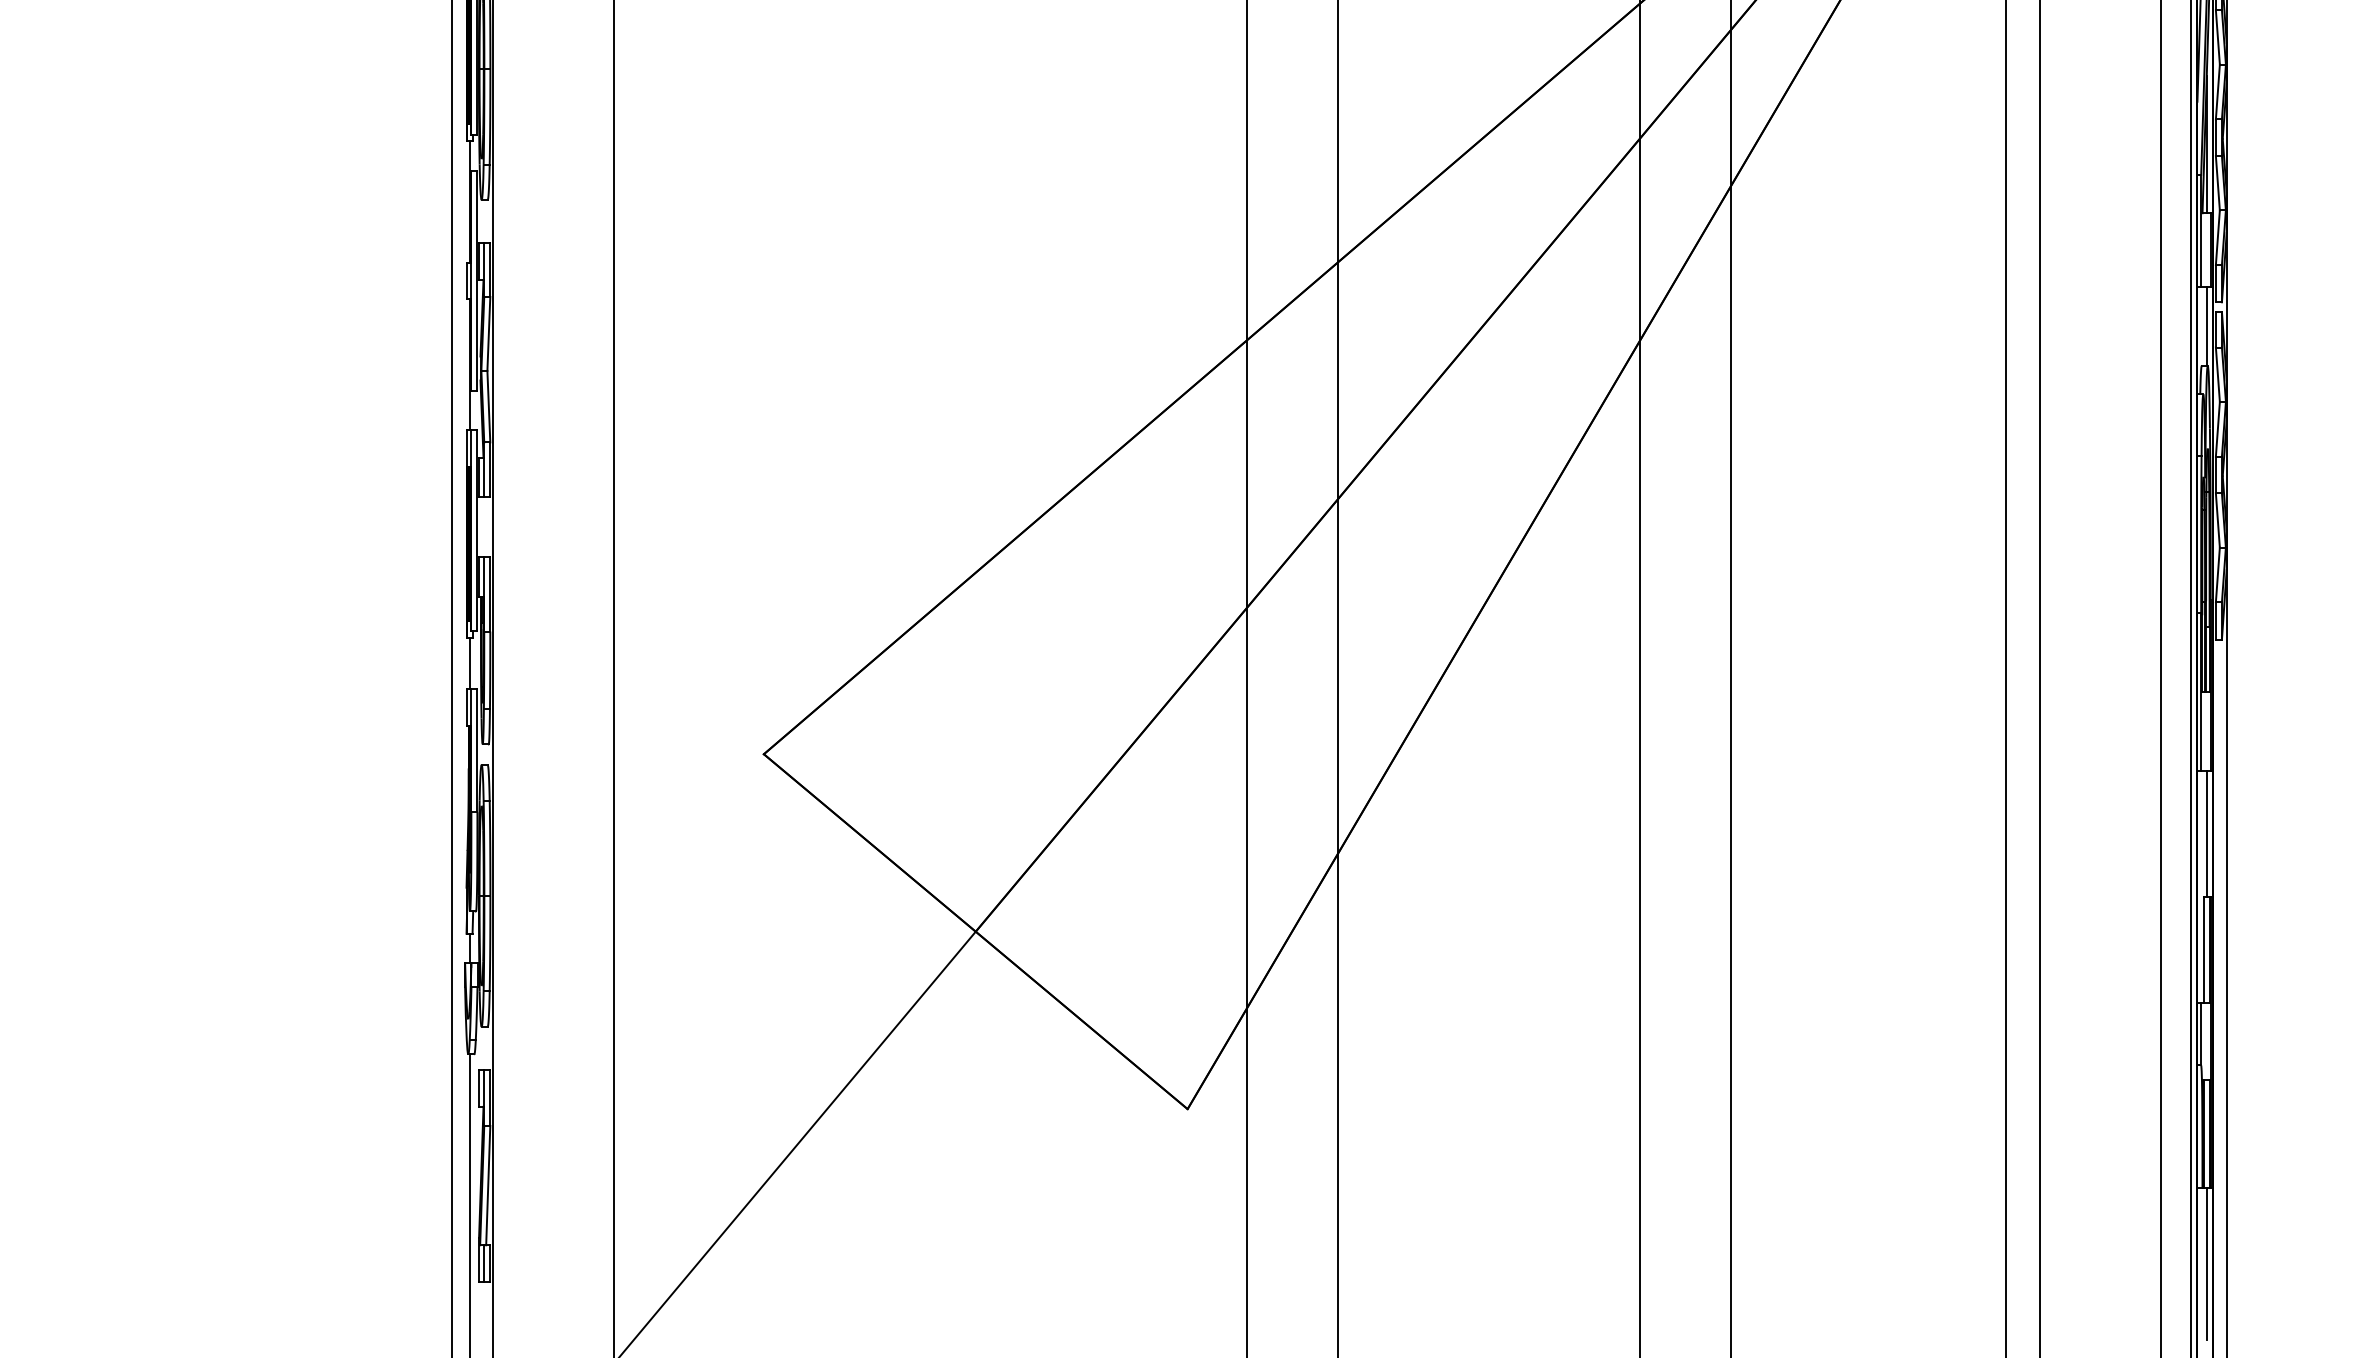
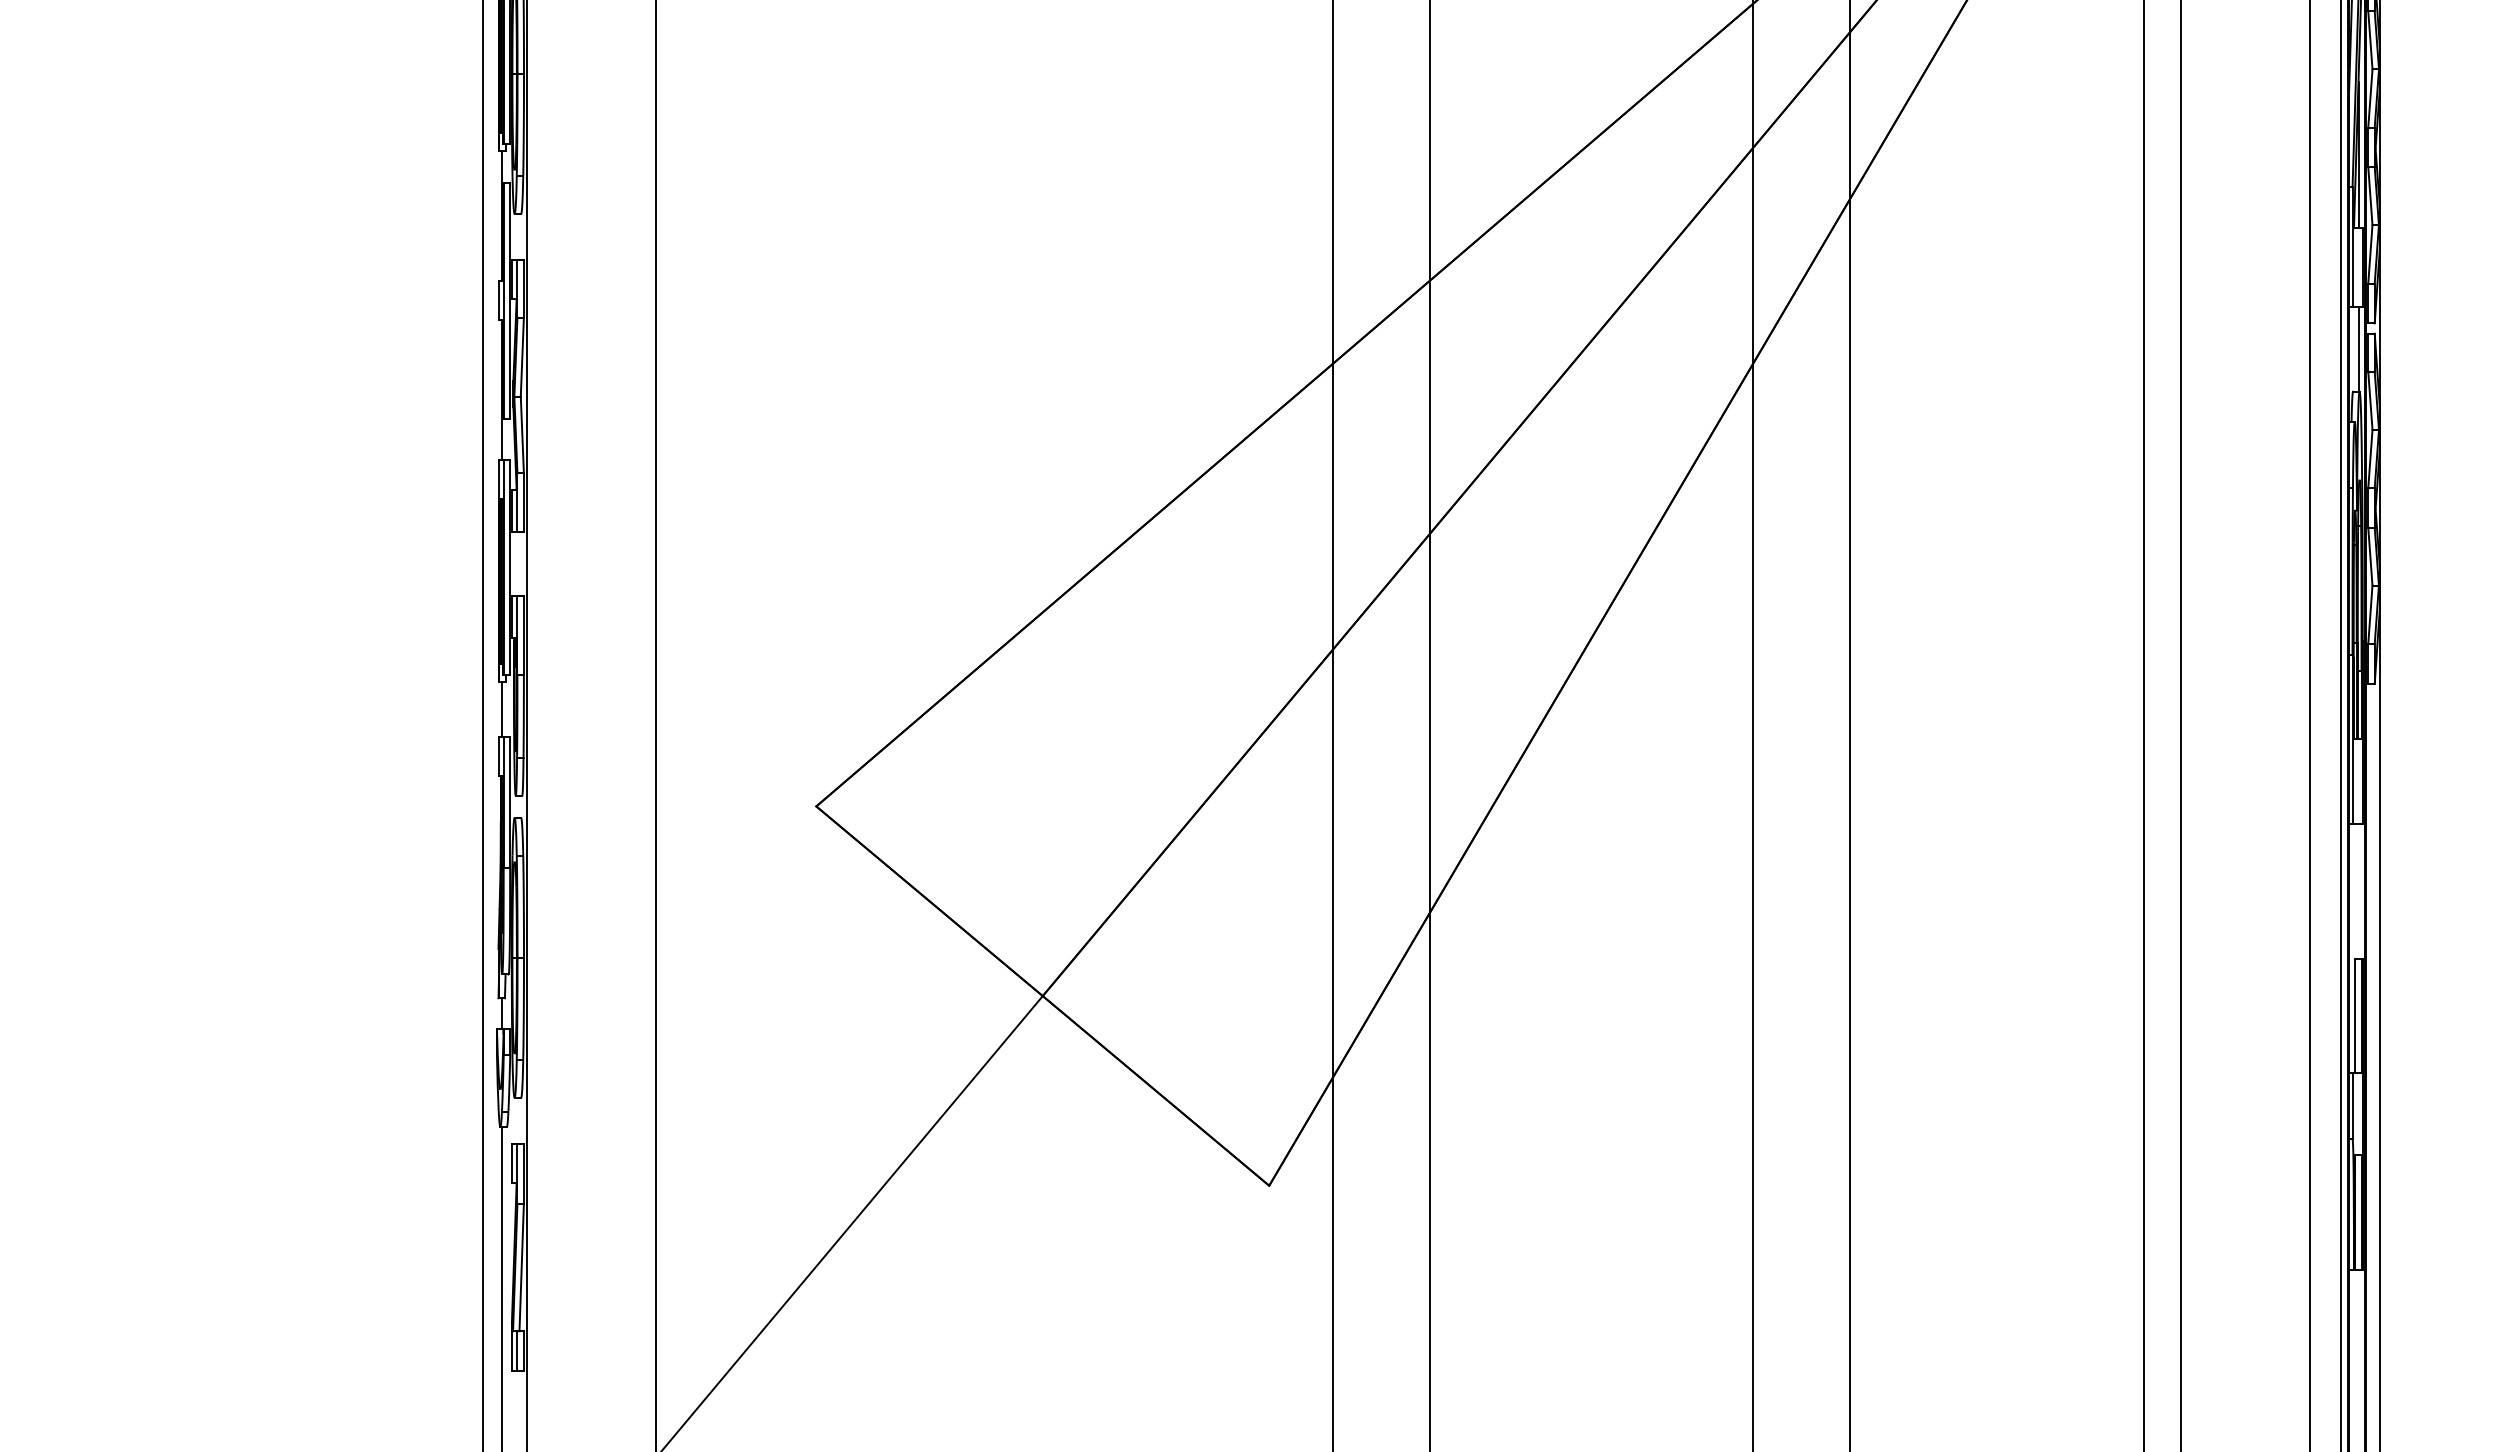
line: (2206, 833) -> (2358, 891), removed
line: (2206, 1264) -> (2358, 1351), removed

